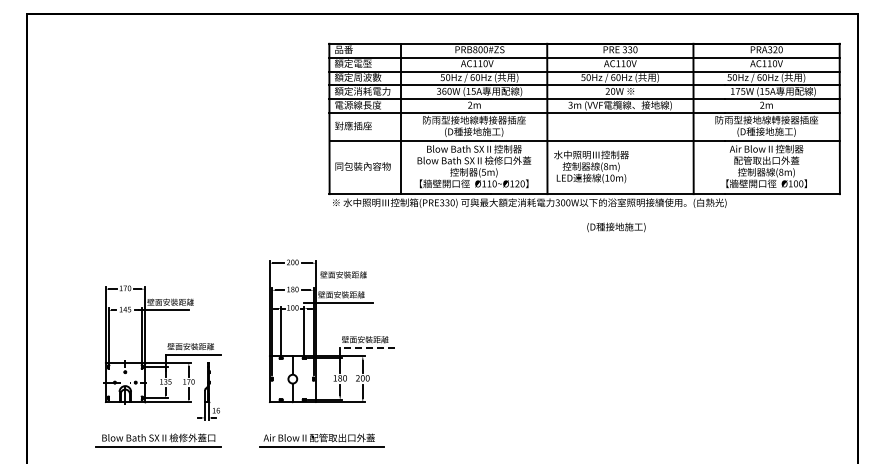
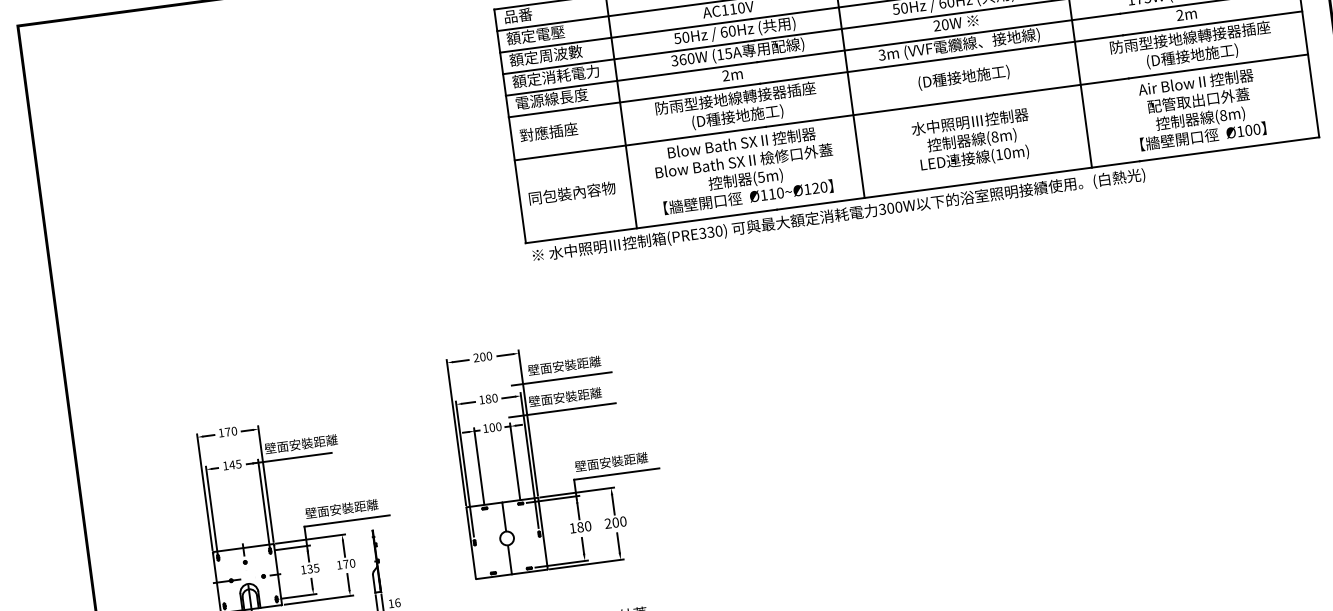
text: (591, 166) -> (972, 139), moved
text: (616, 227) -> (964, 77), moved
line: (340, 282) -> (561, 378), added
line: (367, 347) -> (616, 473), dashed -> solid

